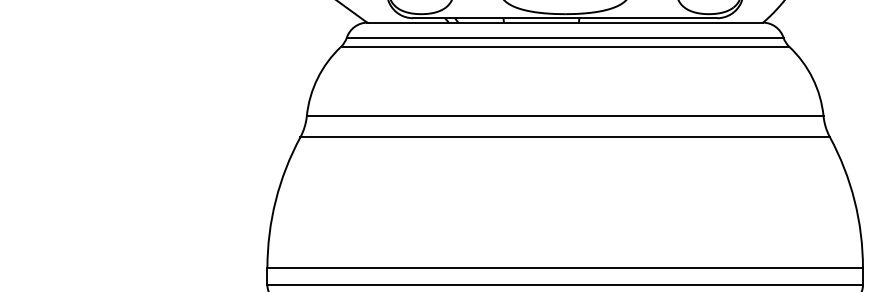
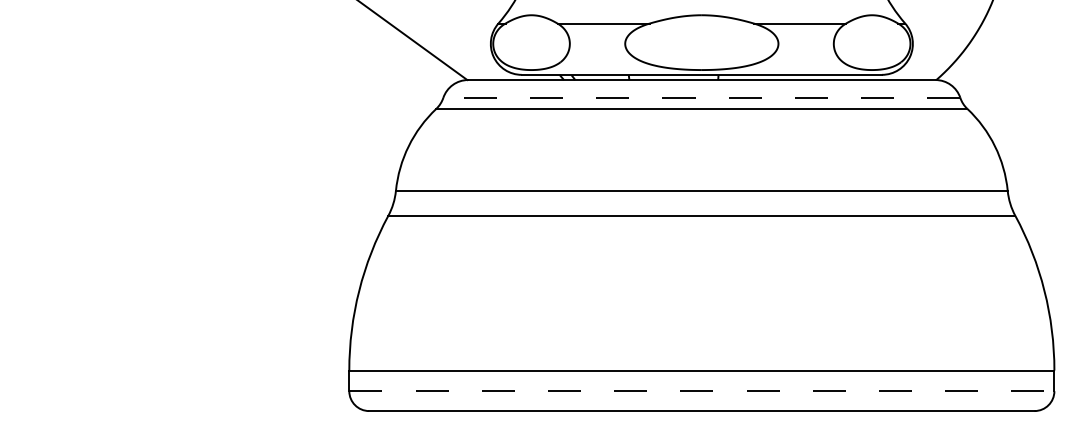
line: (564, 37) -> (701, 97), solid -> dashed
line: (564, 285) -> (701, 391), solid -> dashed

